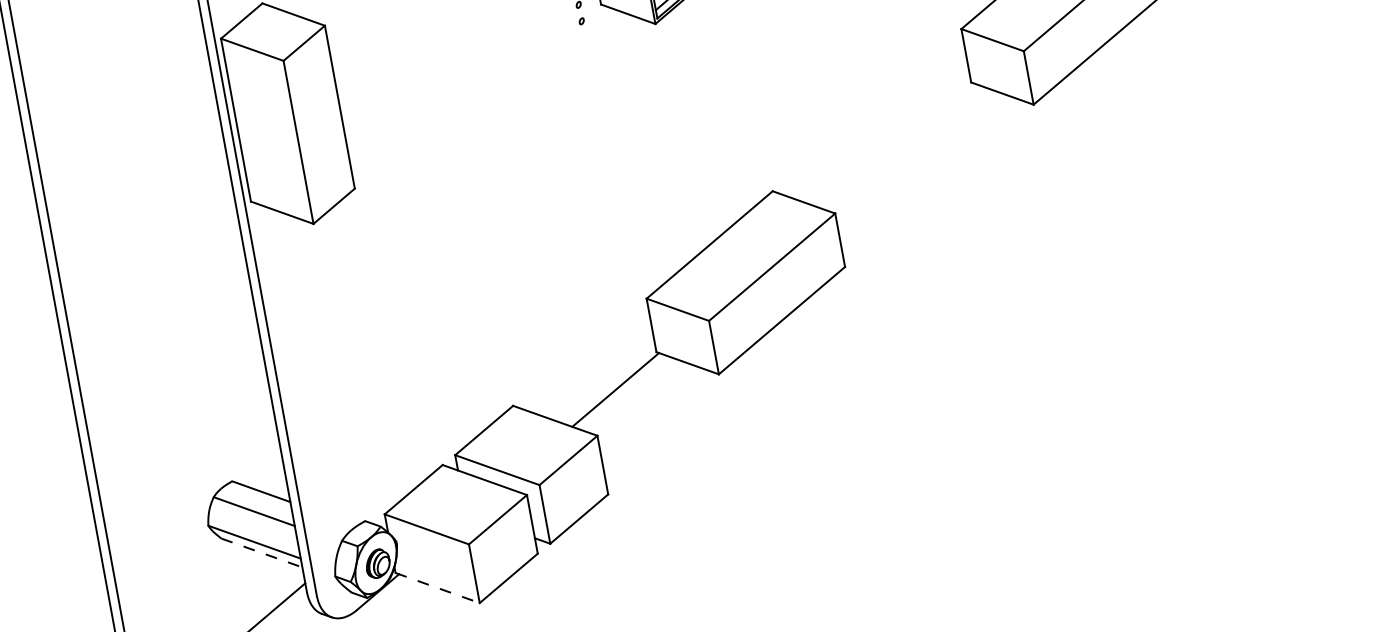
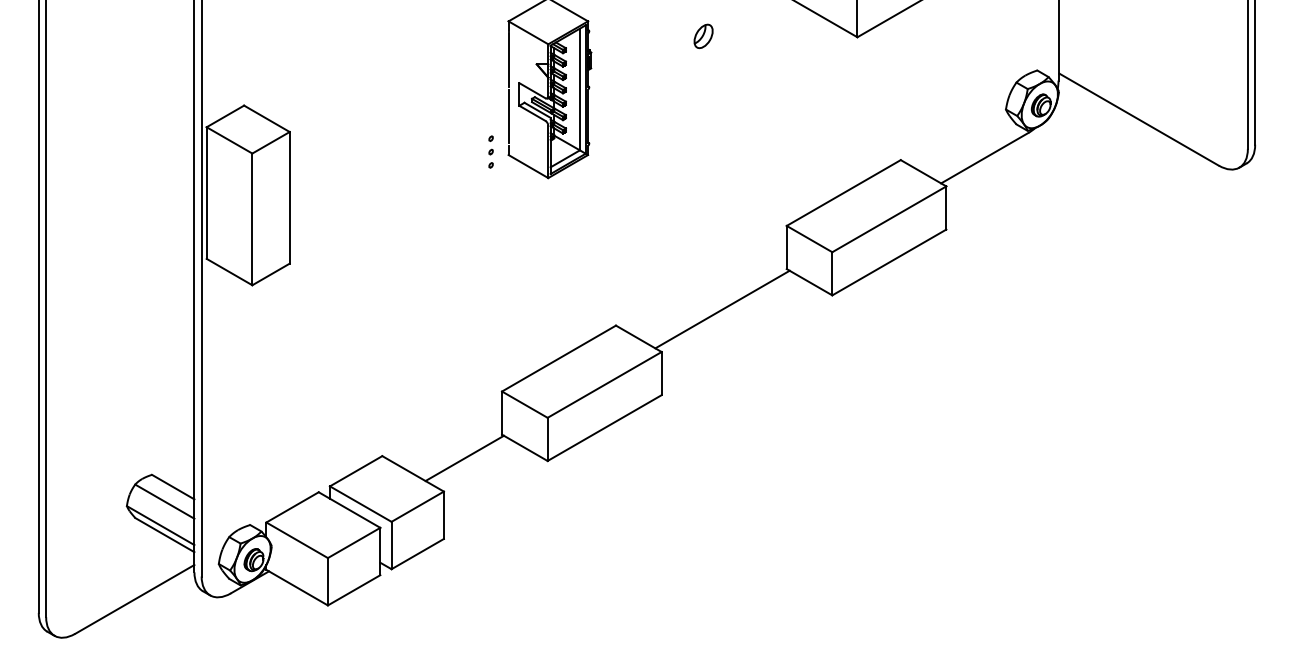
line: (900, 147) -> (722, 309), added
line: (262, 553) -> (165, 535), dashed -> solid
line: (438, 587) -> (297, 587), dashed -> solid

